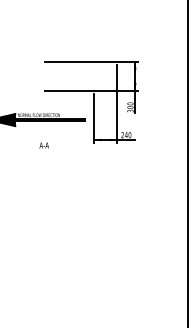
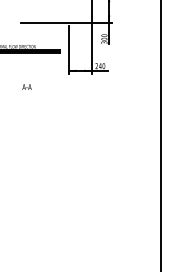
text: (43, 145) -> (26, 87), moved

